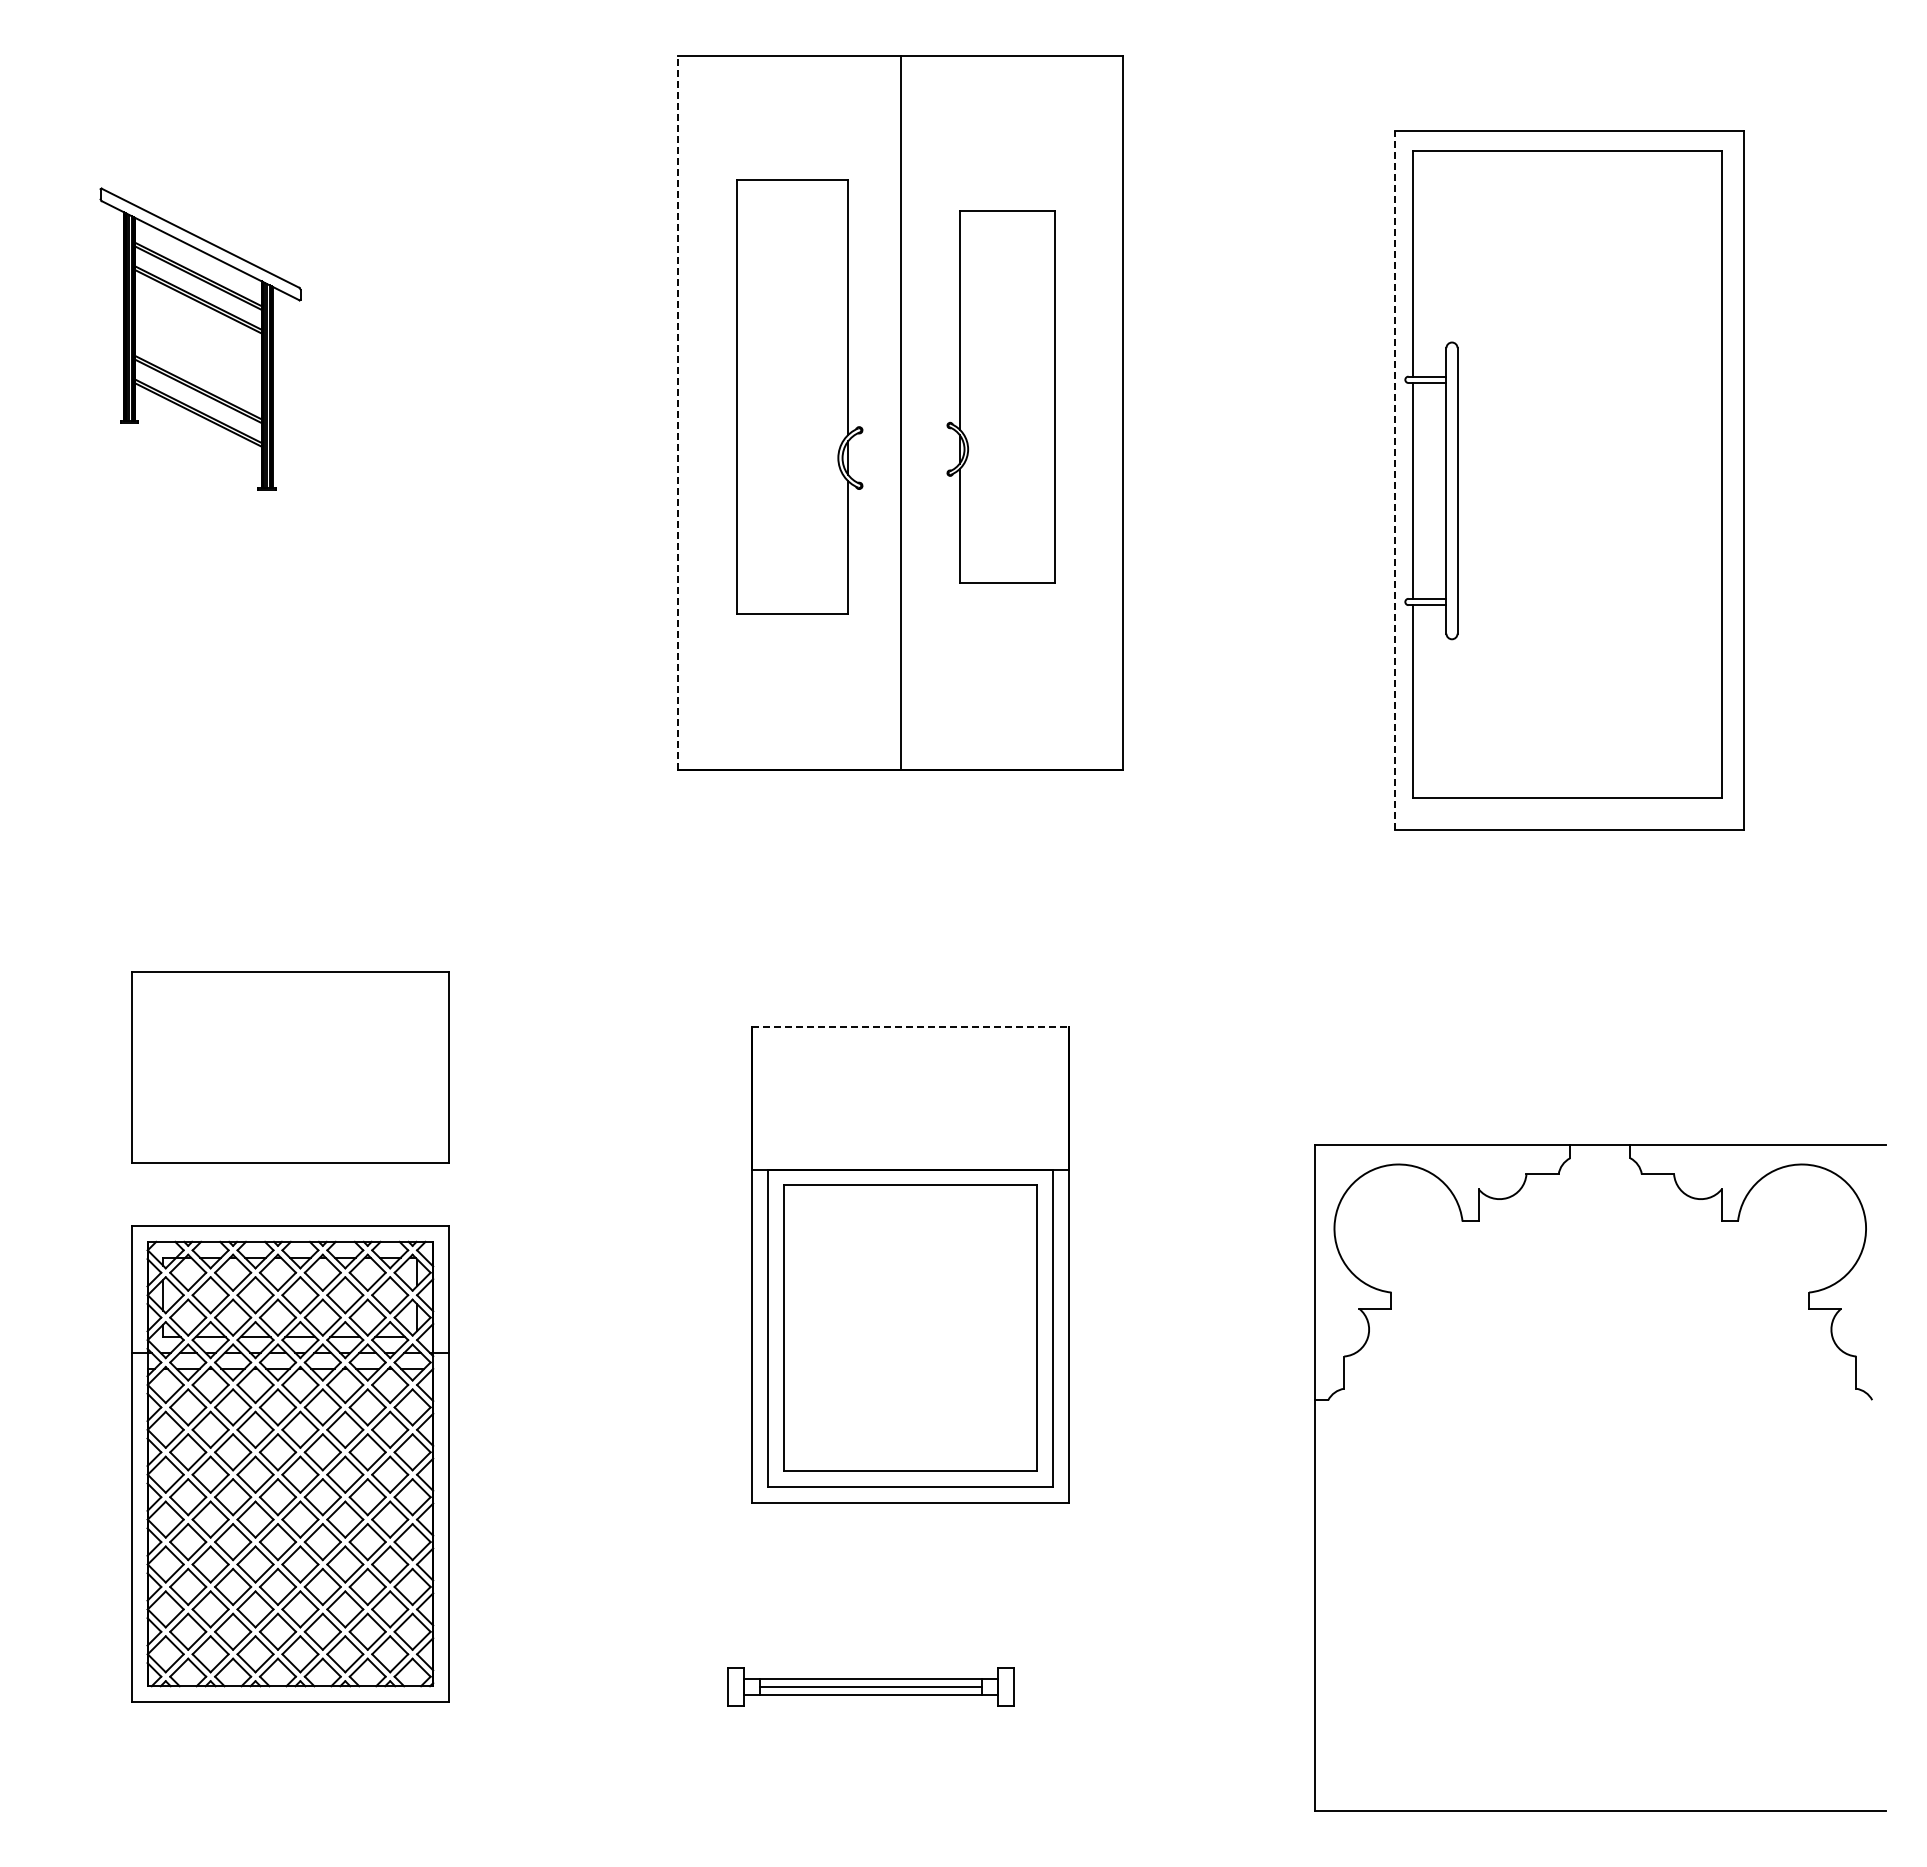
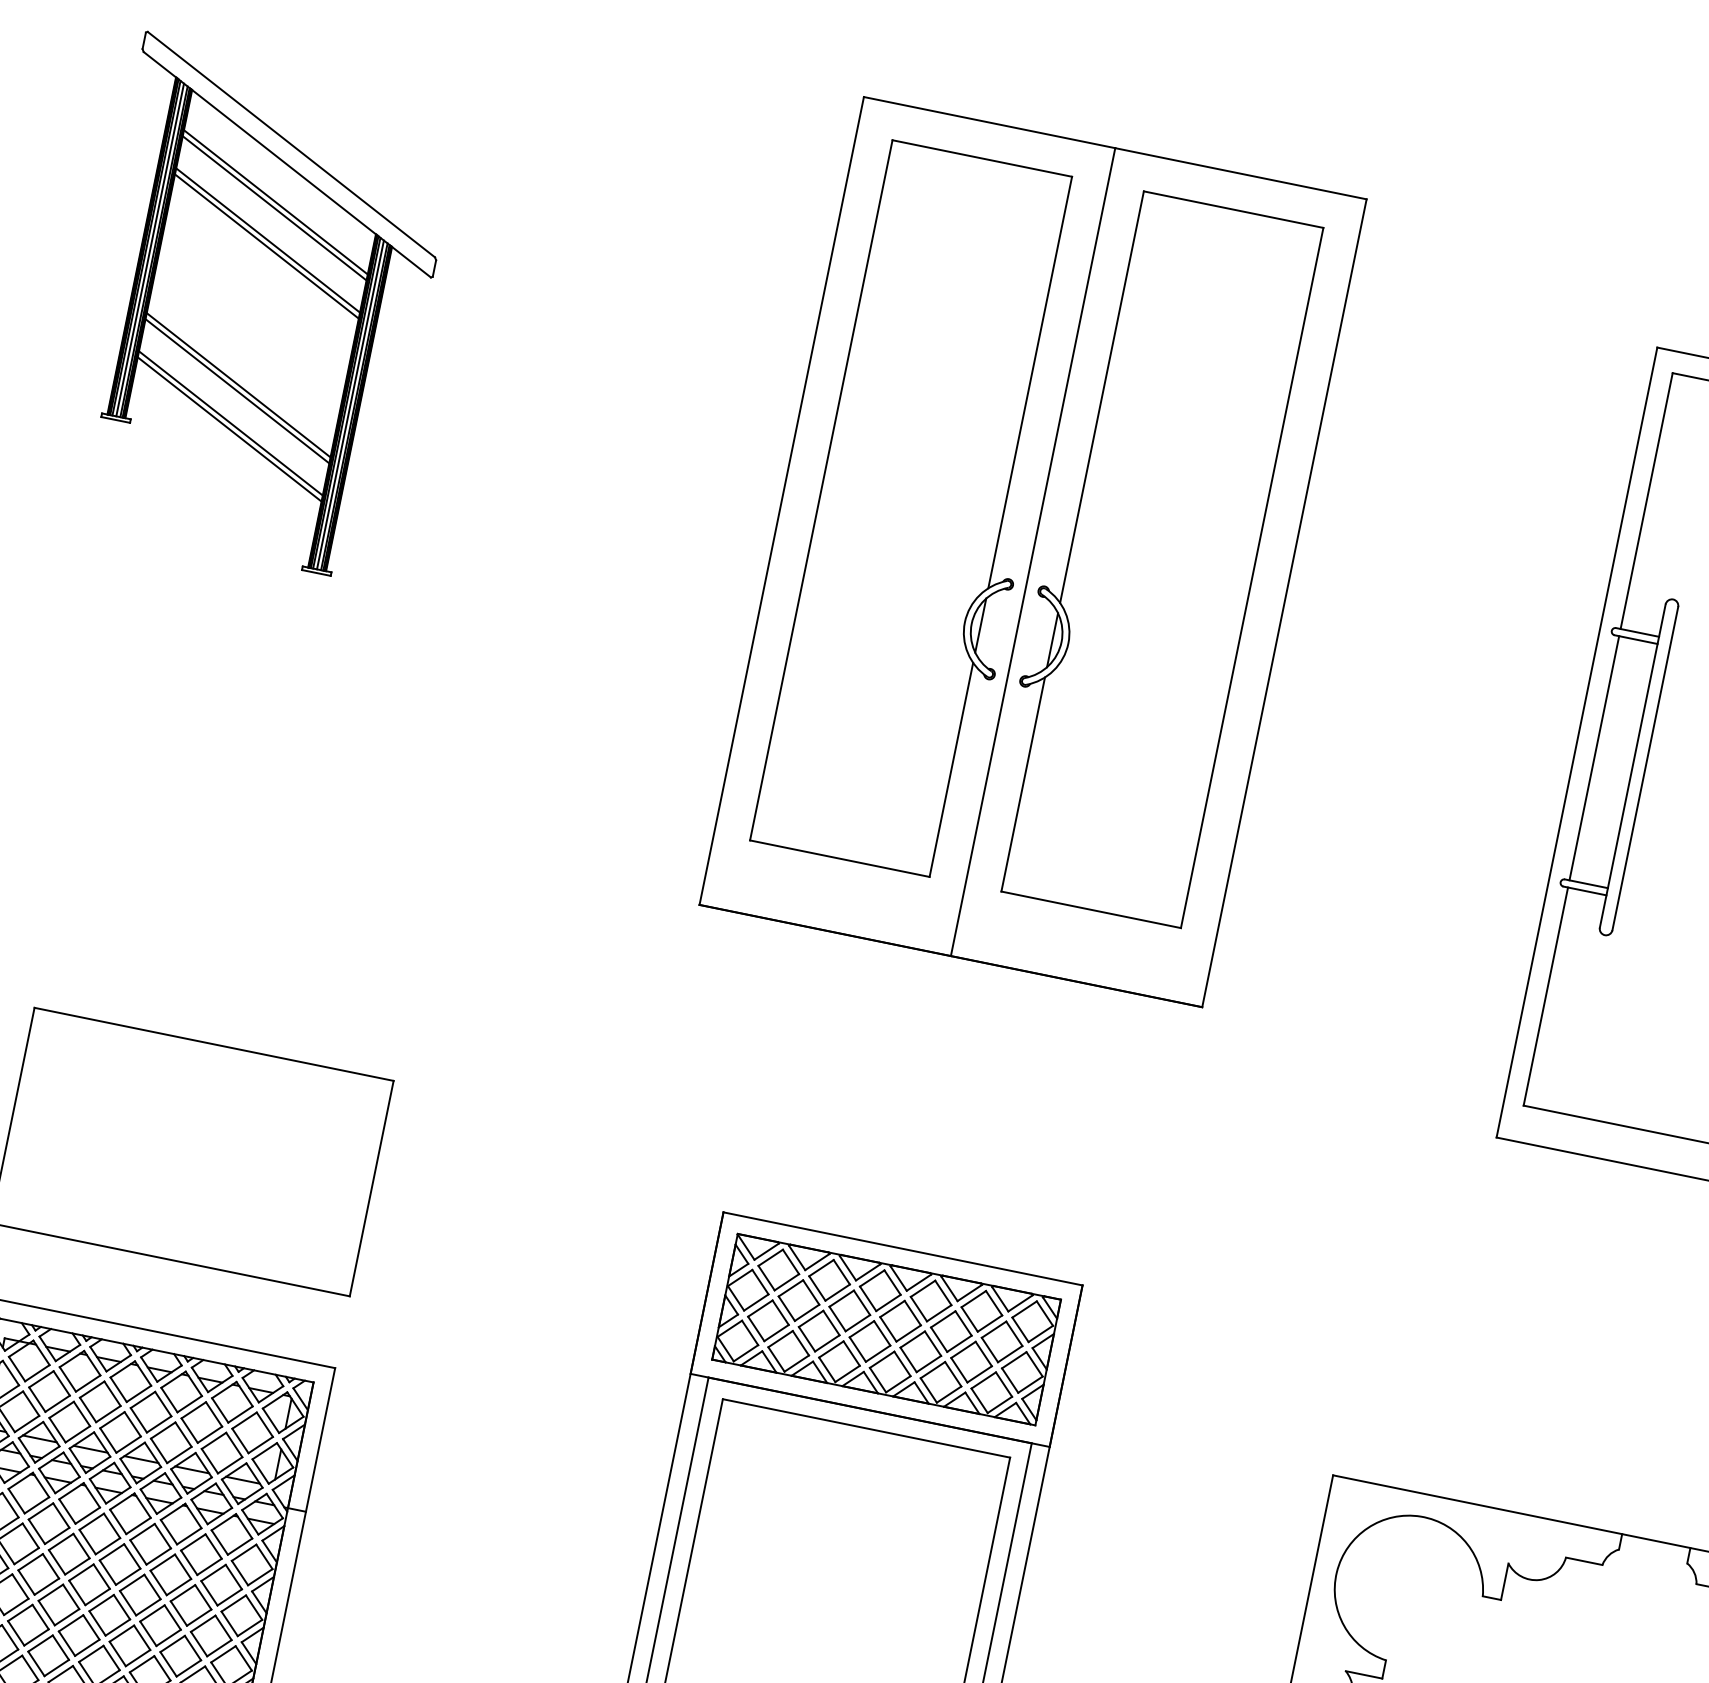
part: (200, 338) -> (258, 306), size x1.43
part: (799, 396) -> (922, 510), size x1.43
part: (1000, 396) -> (1149, 556), size x1.67
line: (678, 412) -> (781, 500), dashed -> solid
line: (1395, 480) -> (1577, 742), dashed -> solid
line: (910, 1026) -> (903, 1248), dashed -> solid
part: (910, 1097) -> (886, 1328), added

